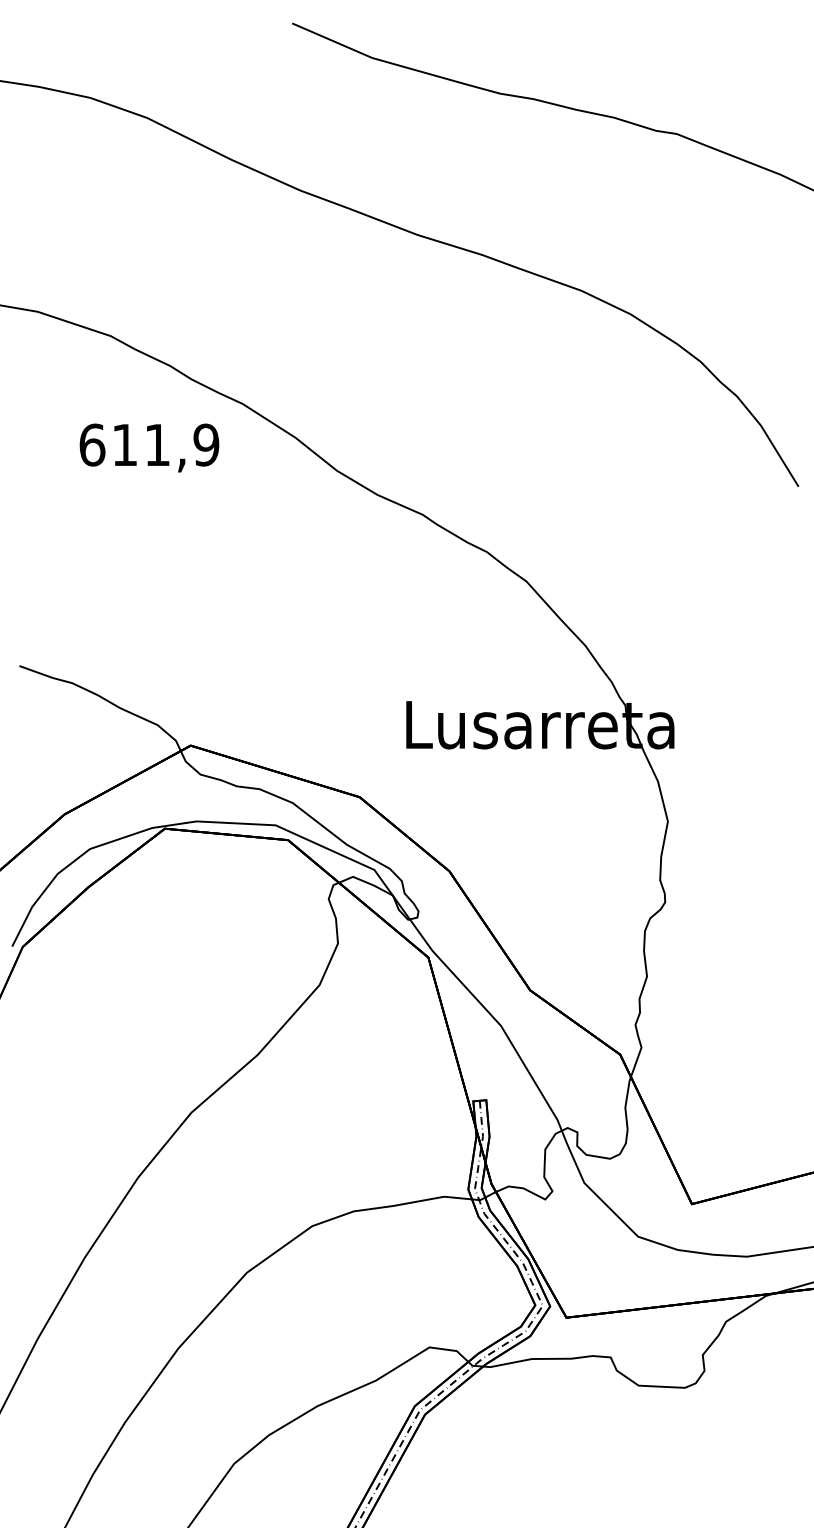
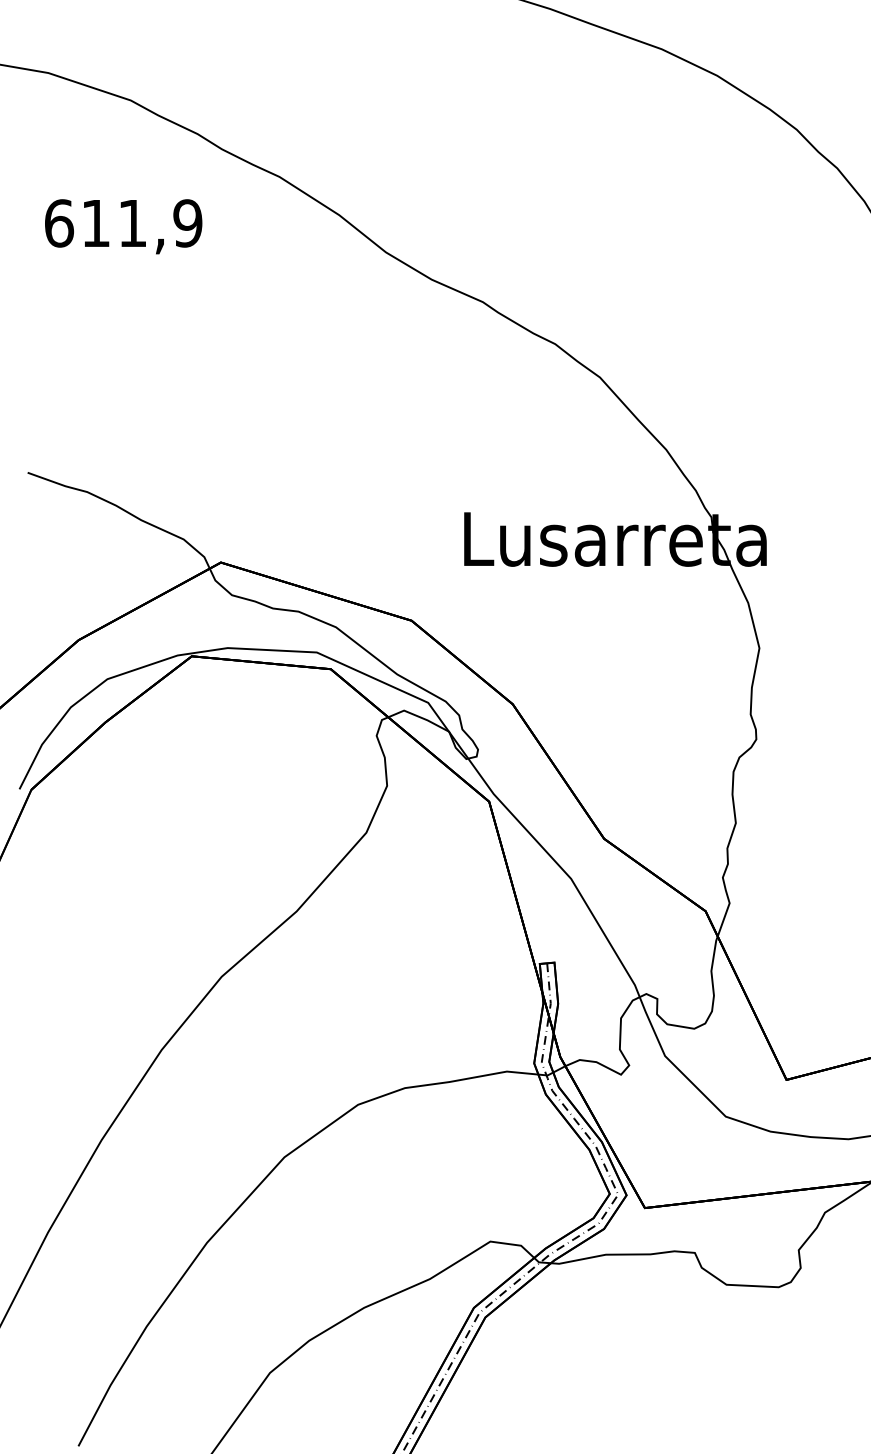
text: (149, 447) -> (123, 226), moved

